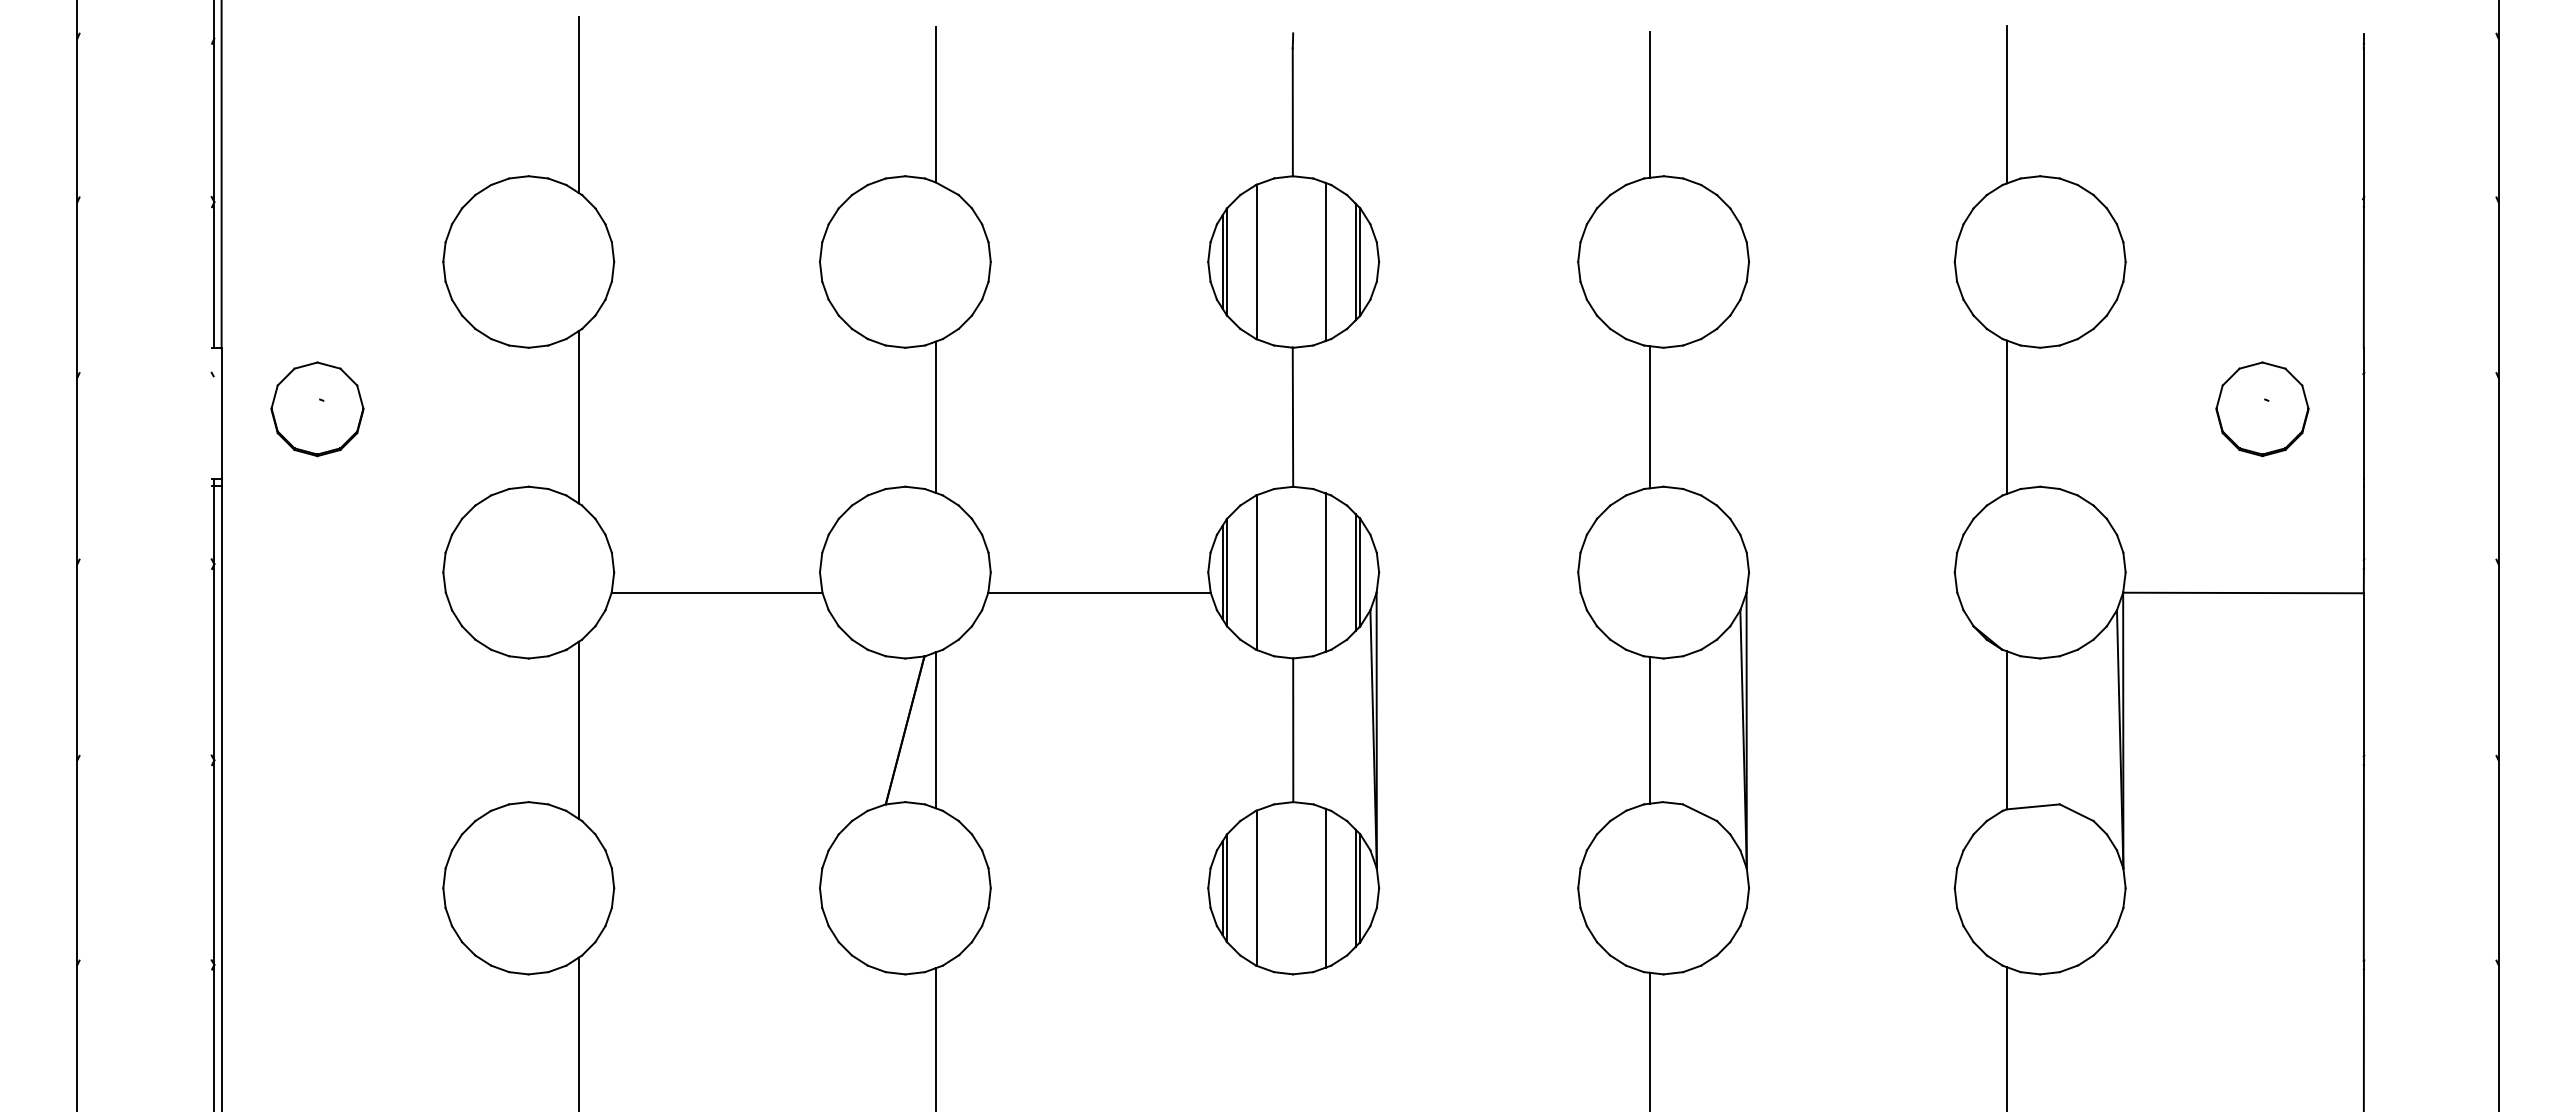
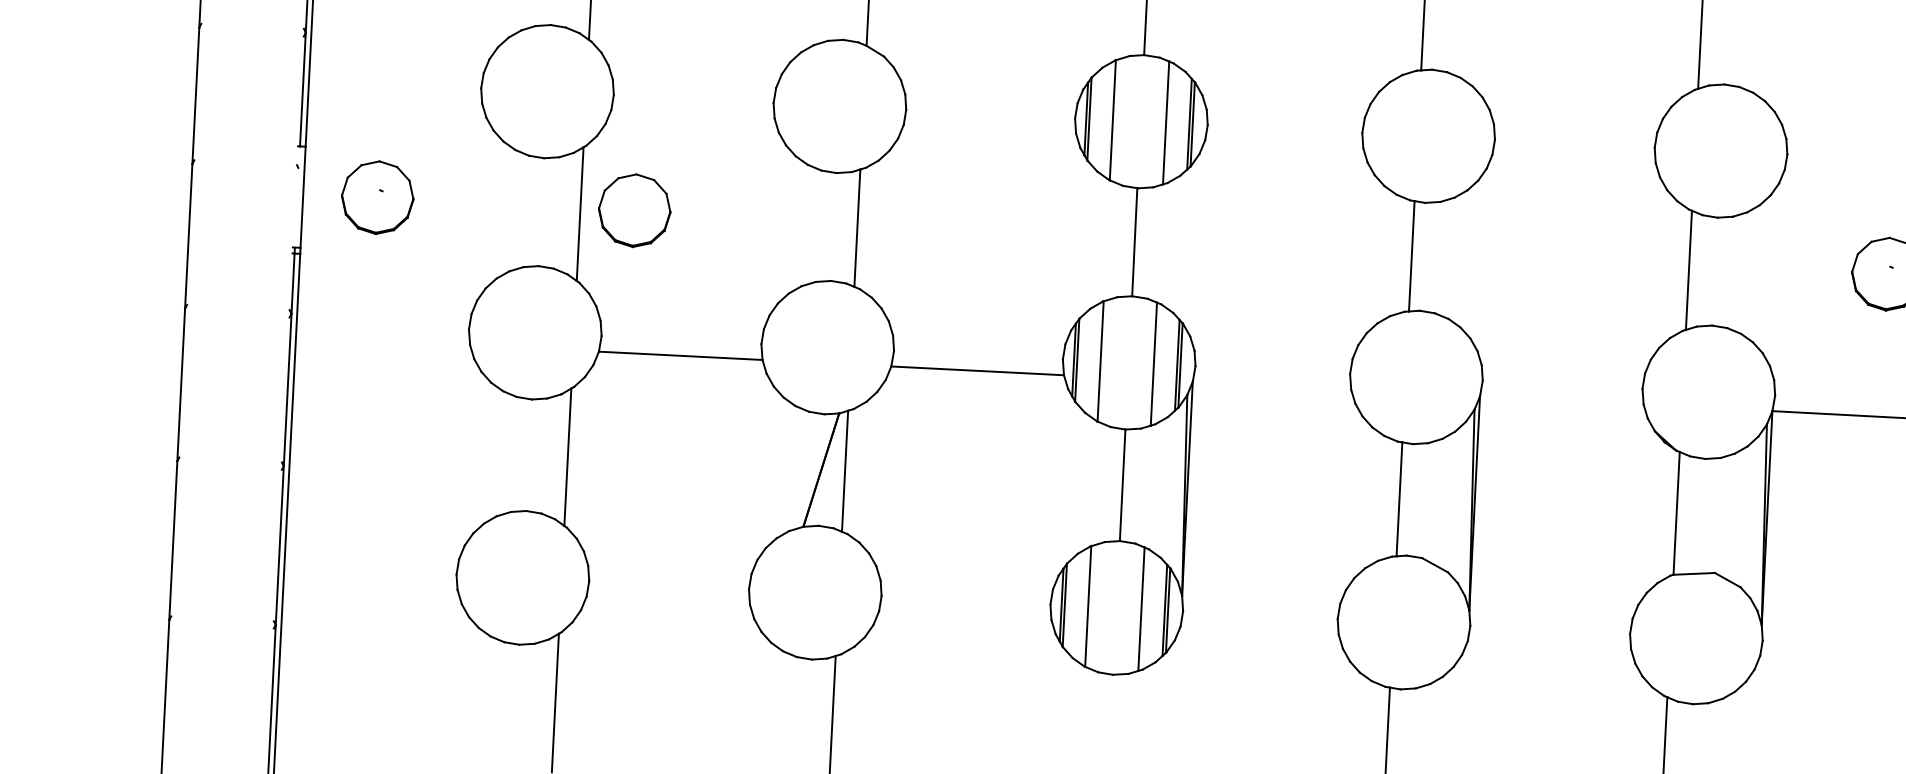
part: (648, 409) -> (634, 210), added

